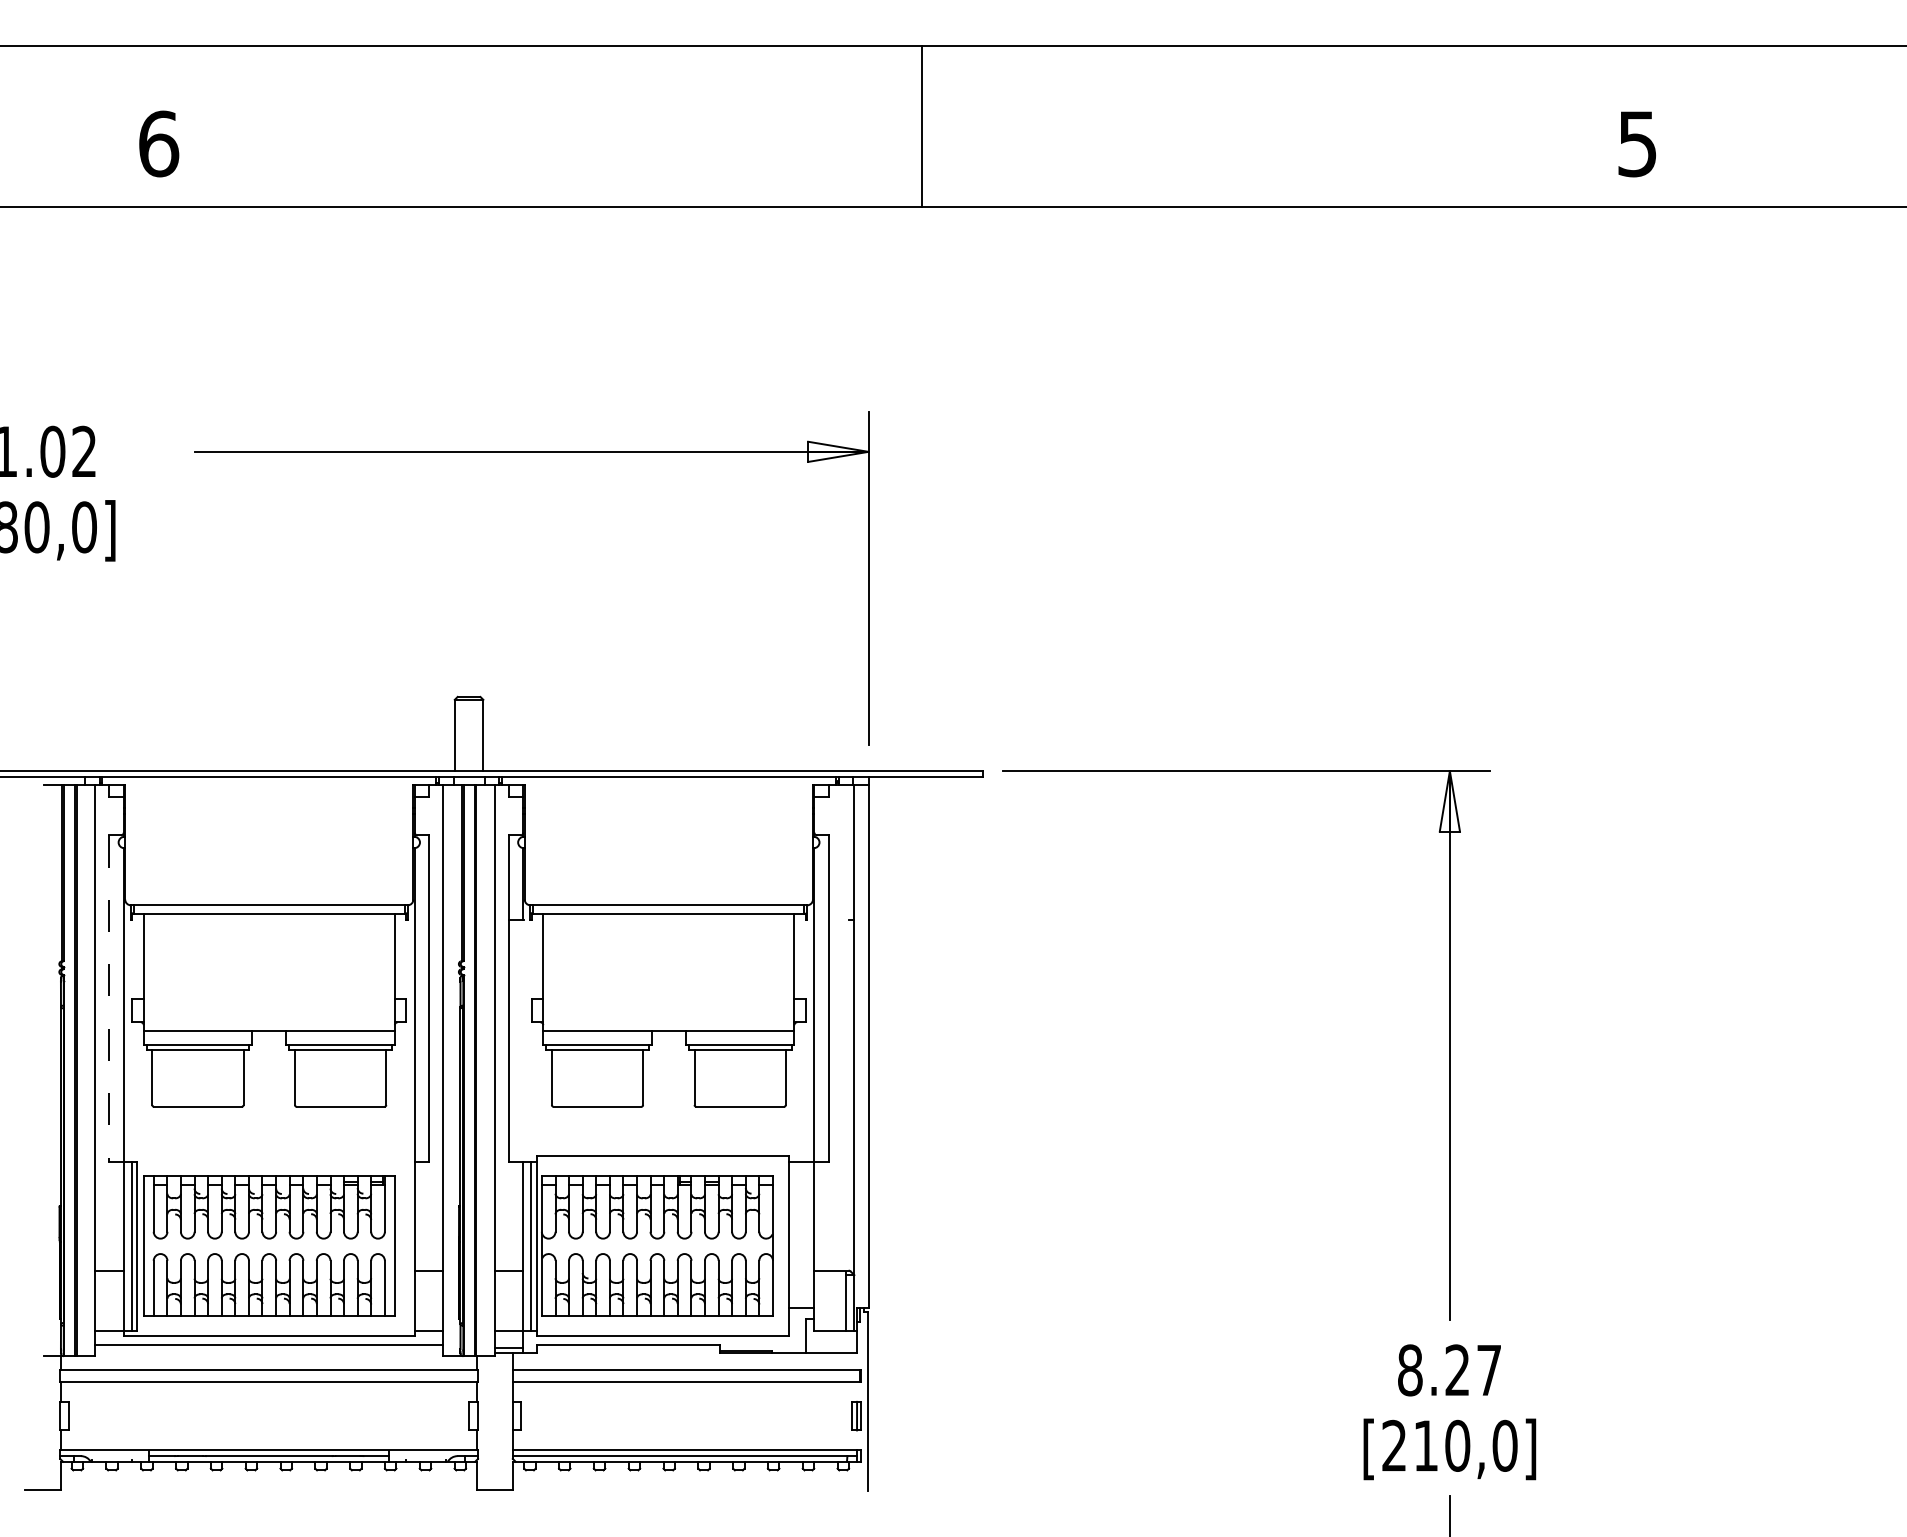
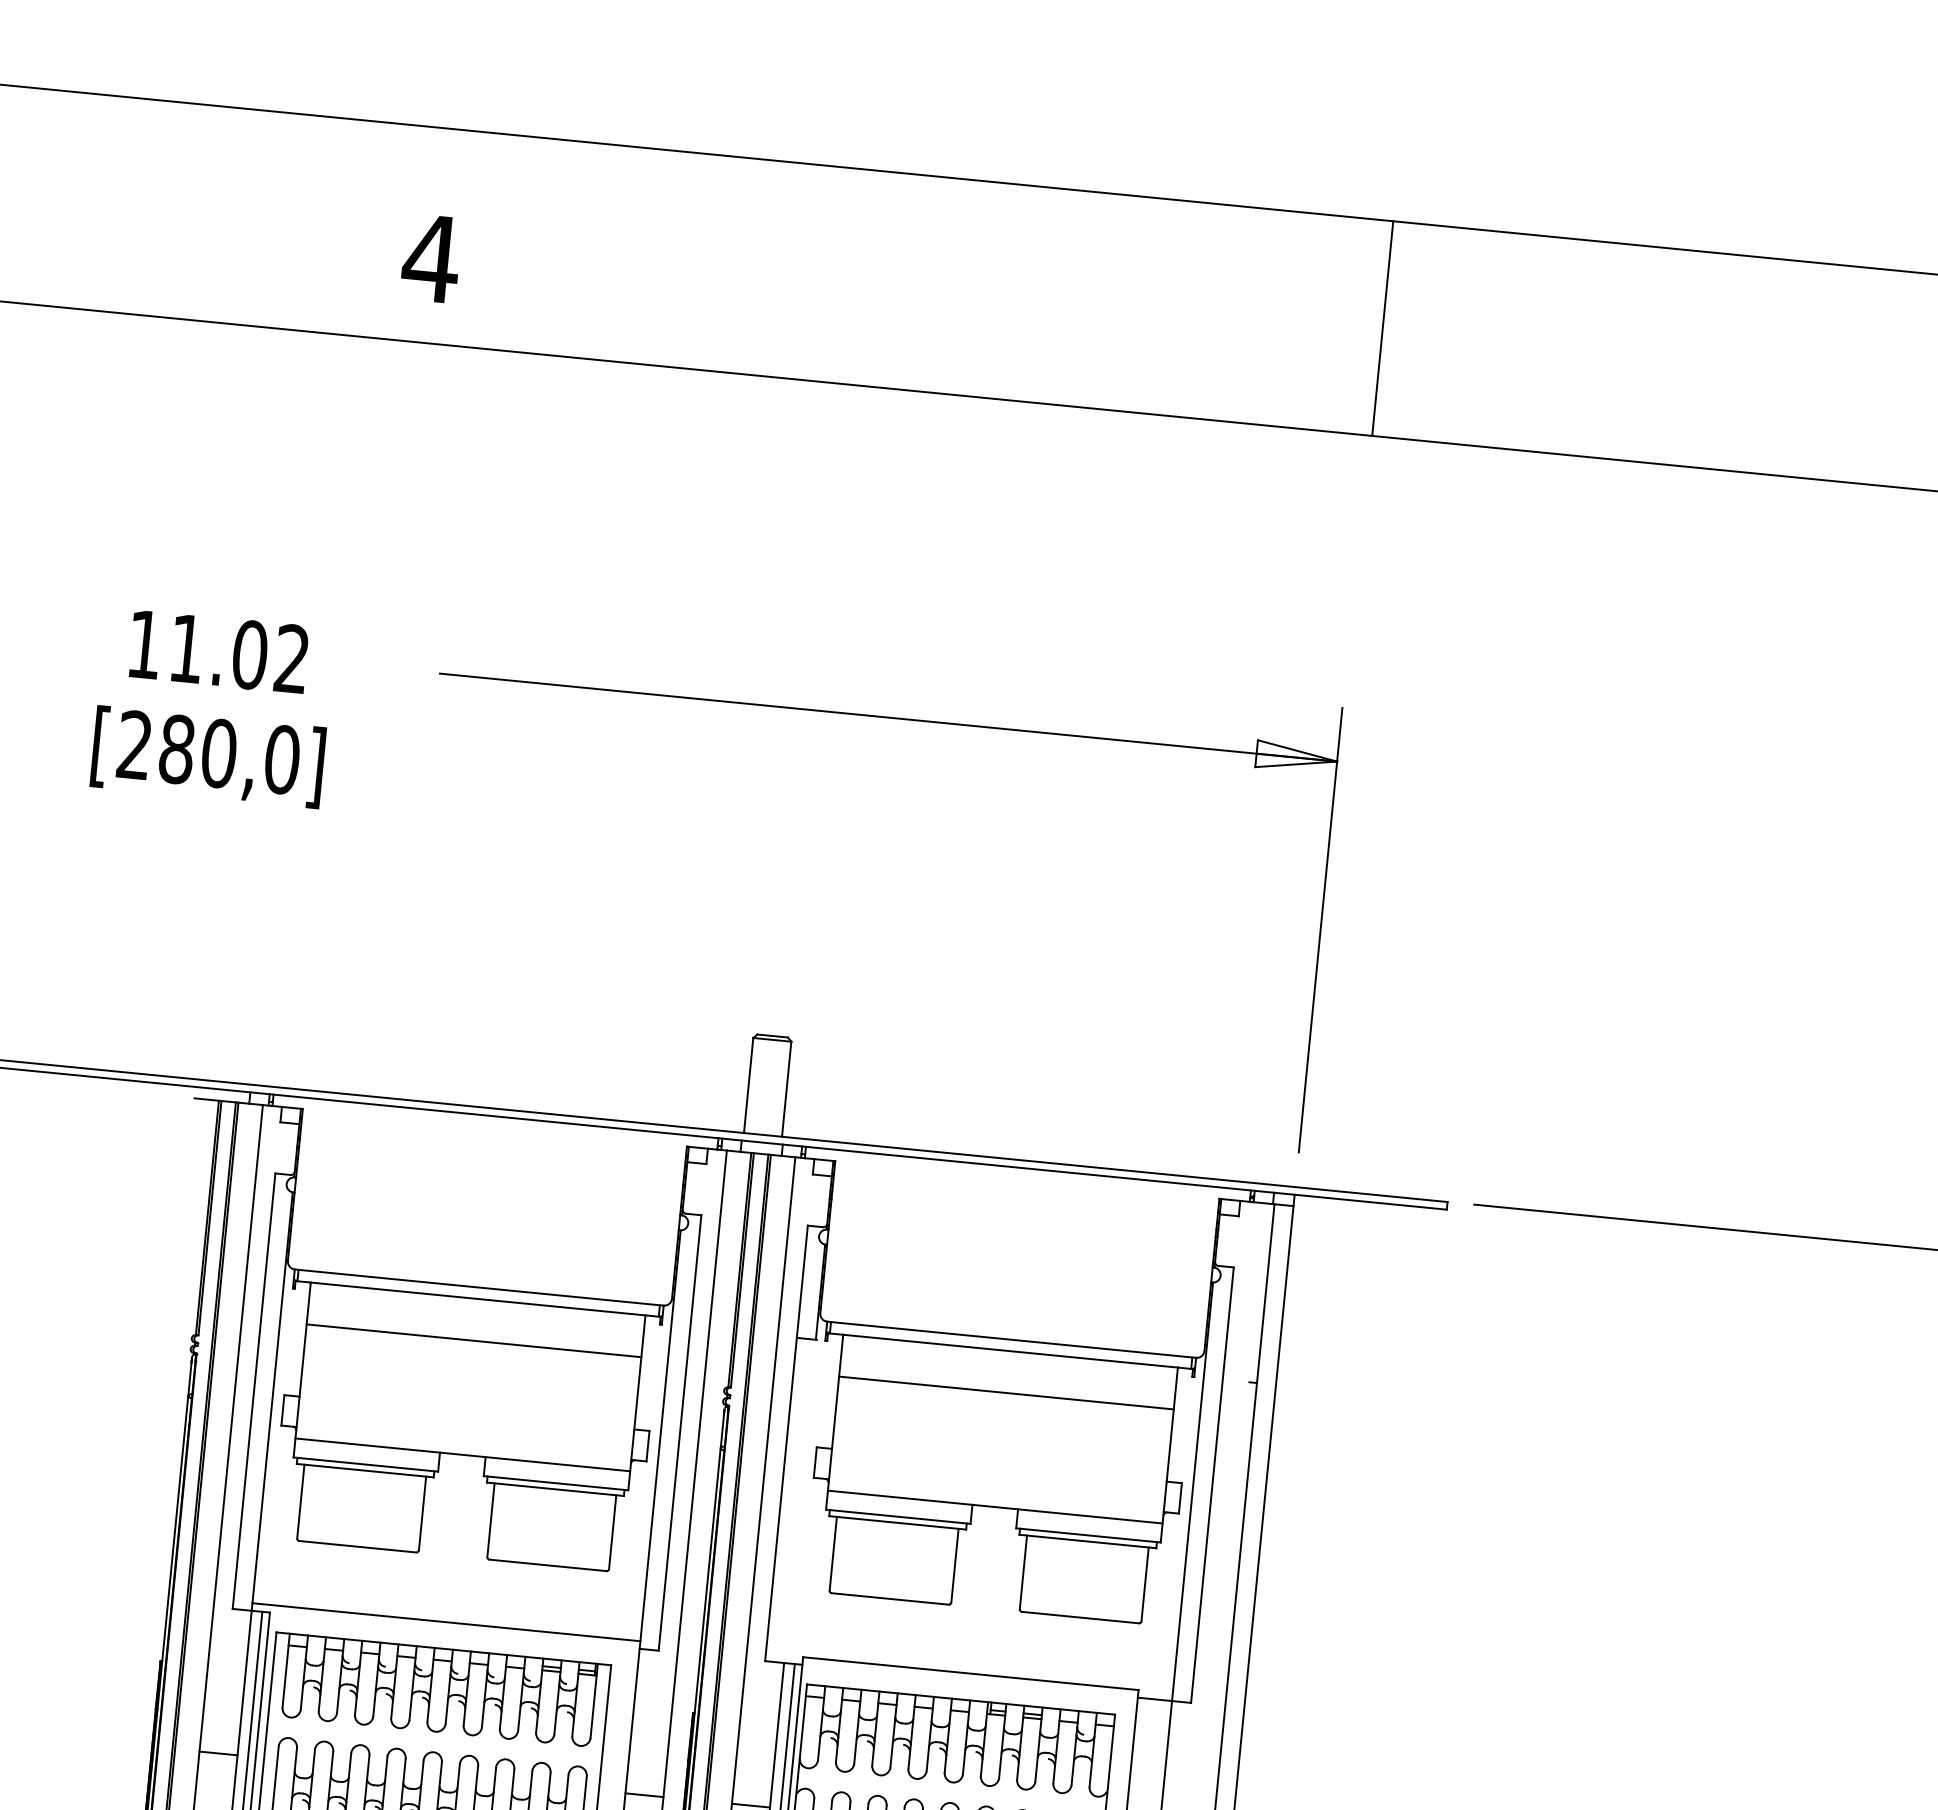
line: (921, 126) -> (1382, 328), moved
text: (158, 143) -> (431, 257), 6 -> 4
line: (268, 945) -> (472, 1341), added
line: (668, 945) -> (1005, 1393), added
line: (109, 999) -> (253, 1392), dashed -> solid
line: (268, 1156) -> (445, 1622), added

